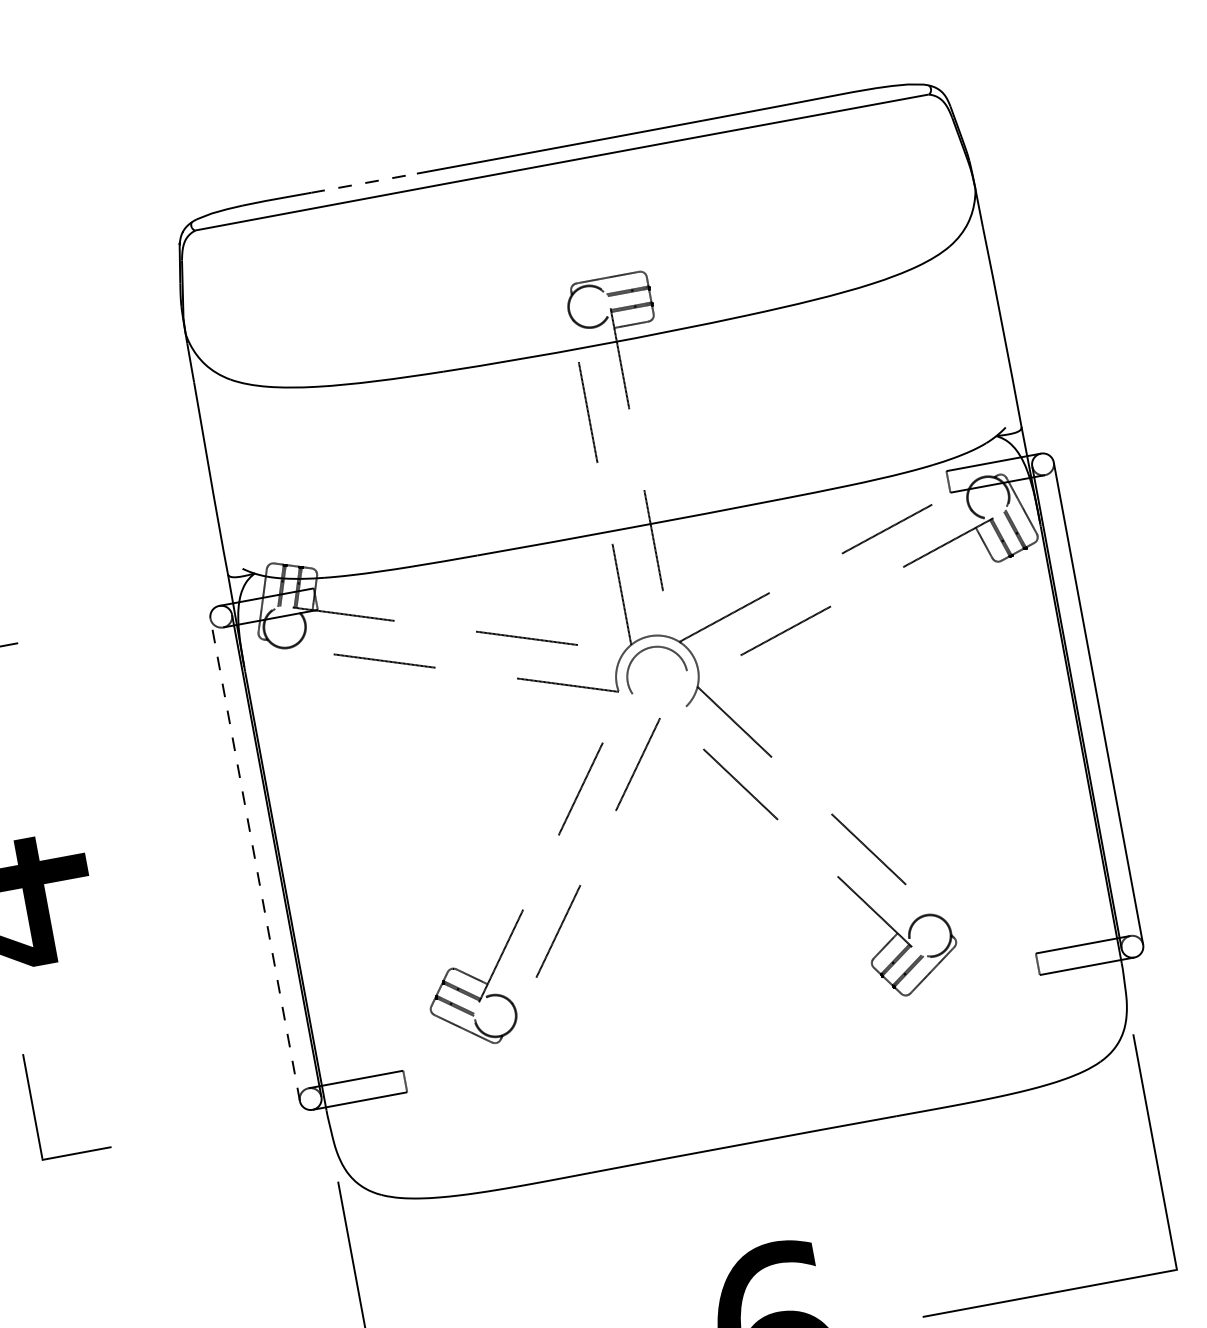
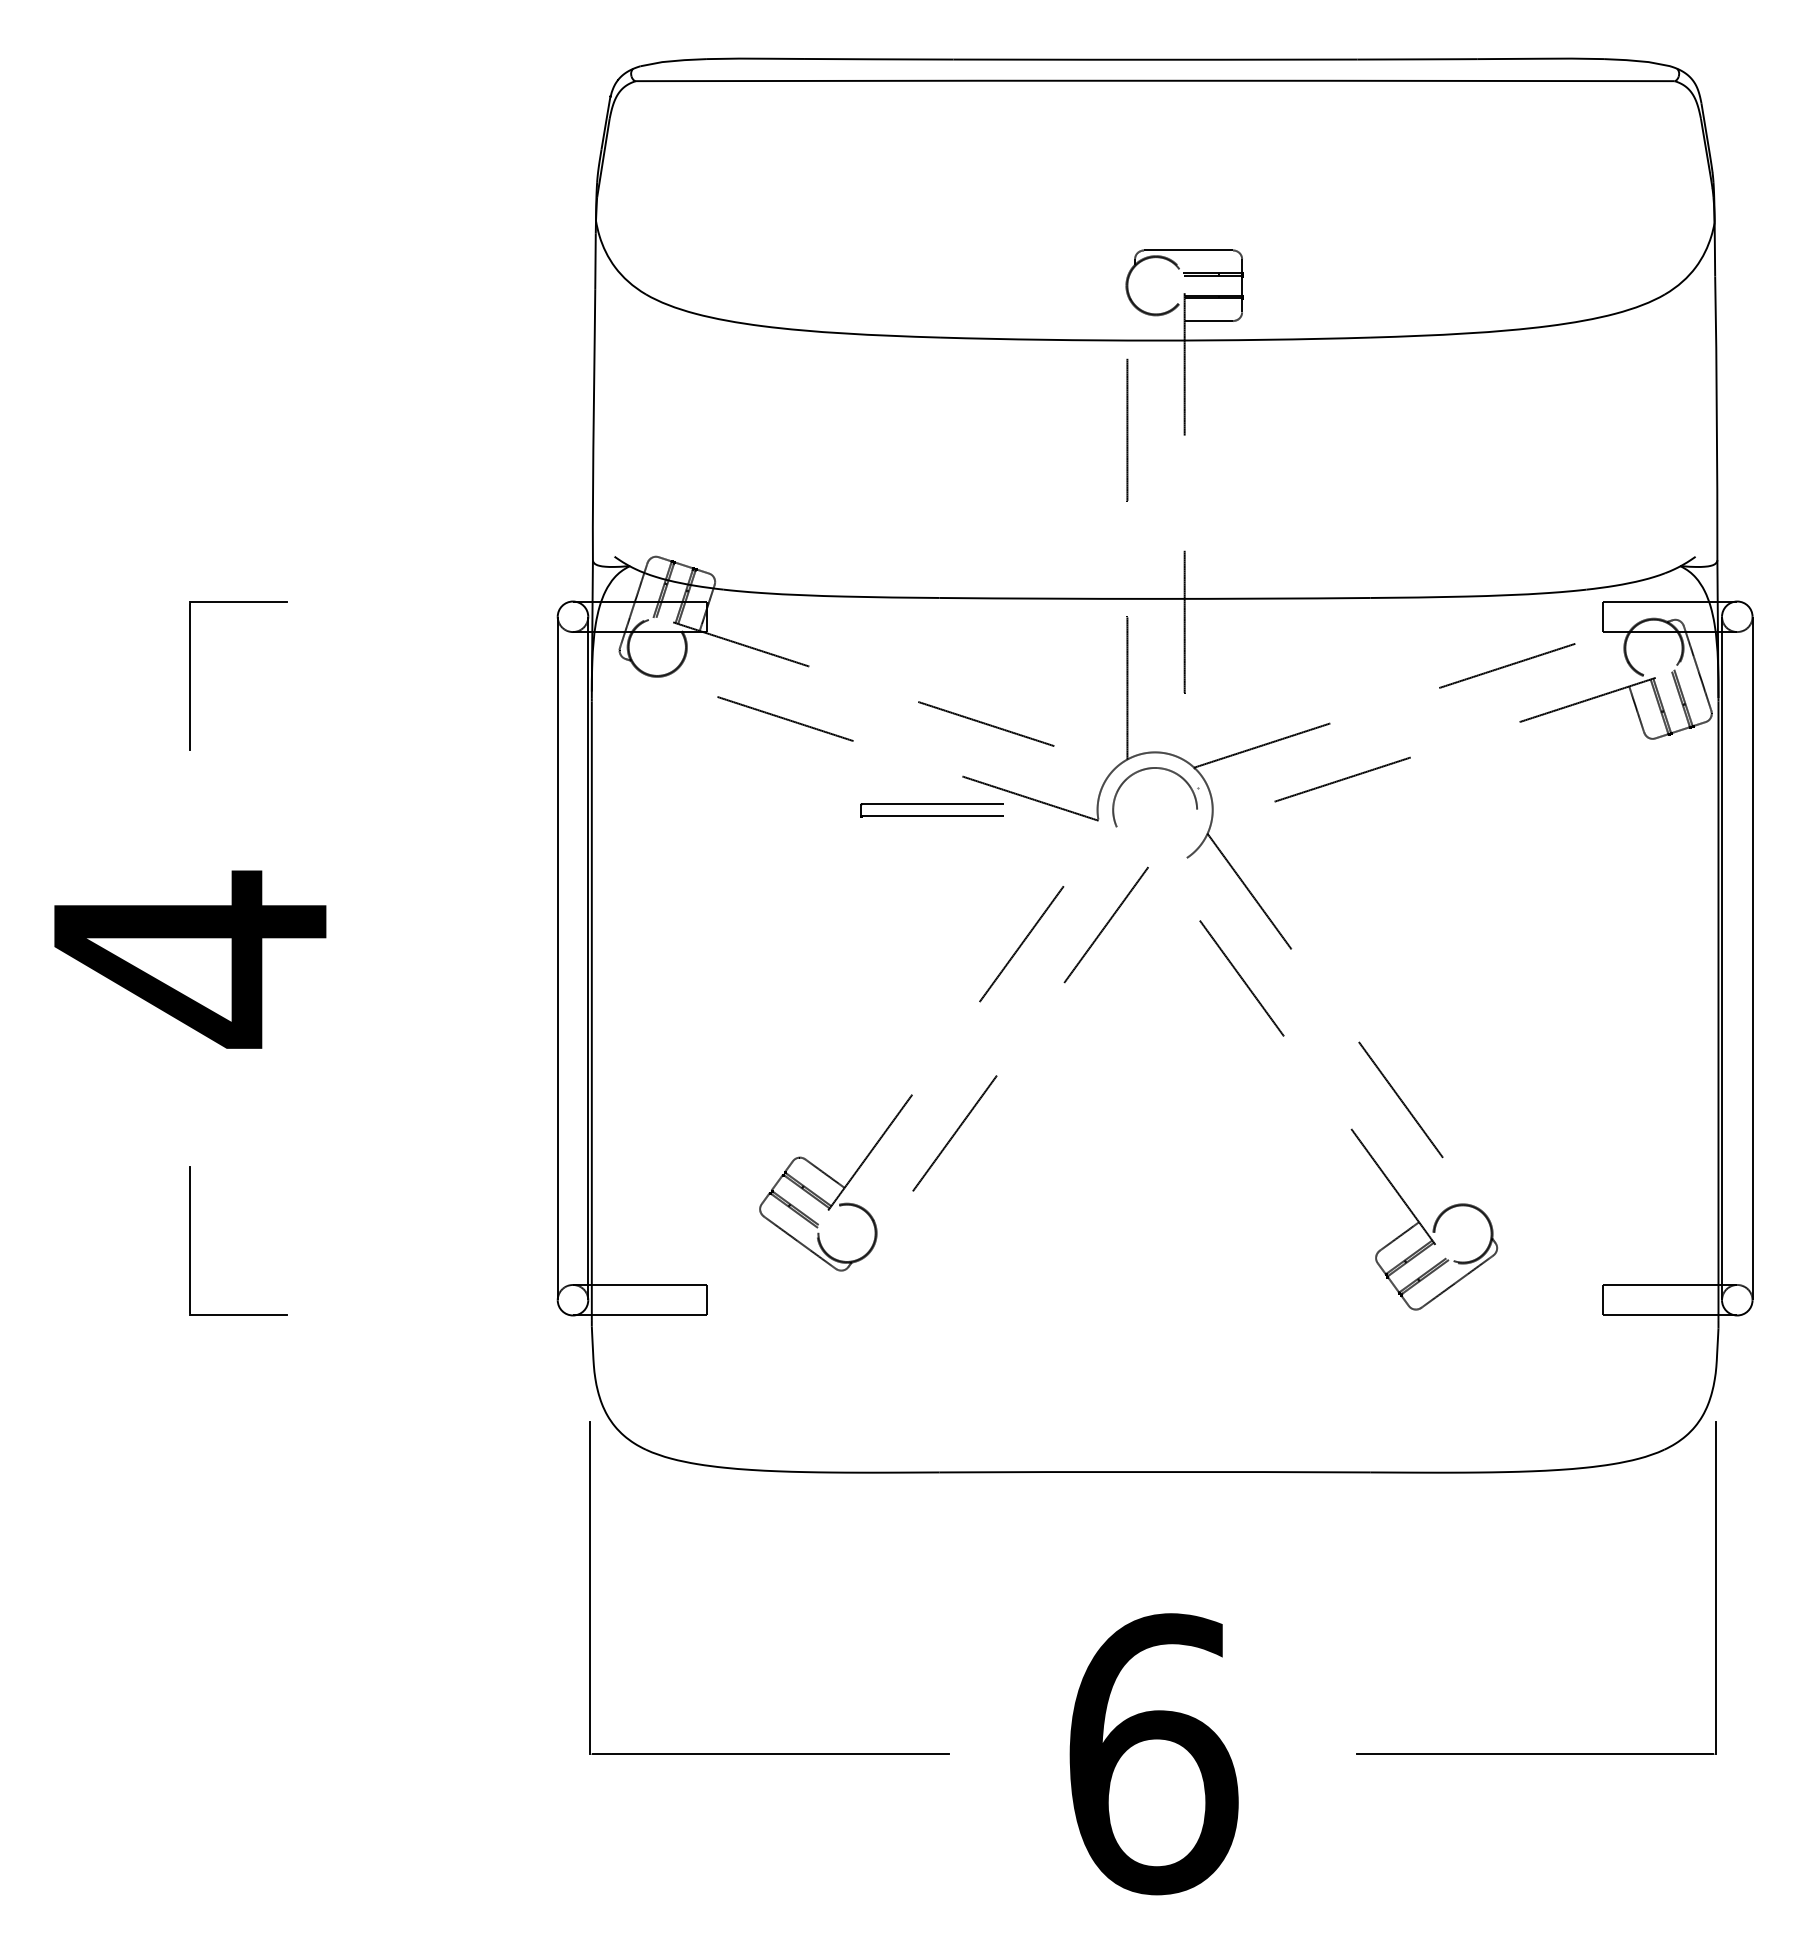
line: (364, 183) -> (879, 59), dashed -> solid
part: (499, 706) -> (931, 810), added
line: (255, 859) -> (557, 958), dashed -> solid

